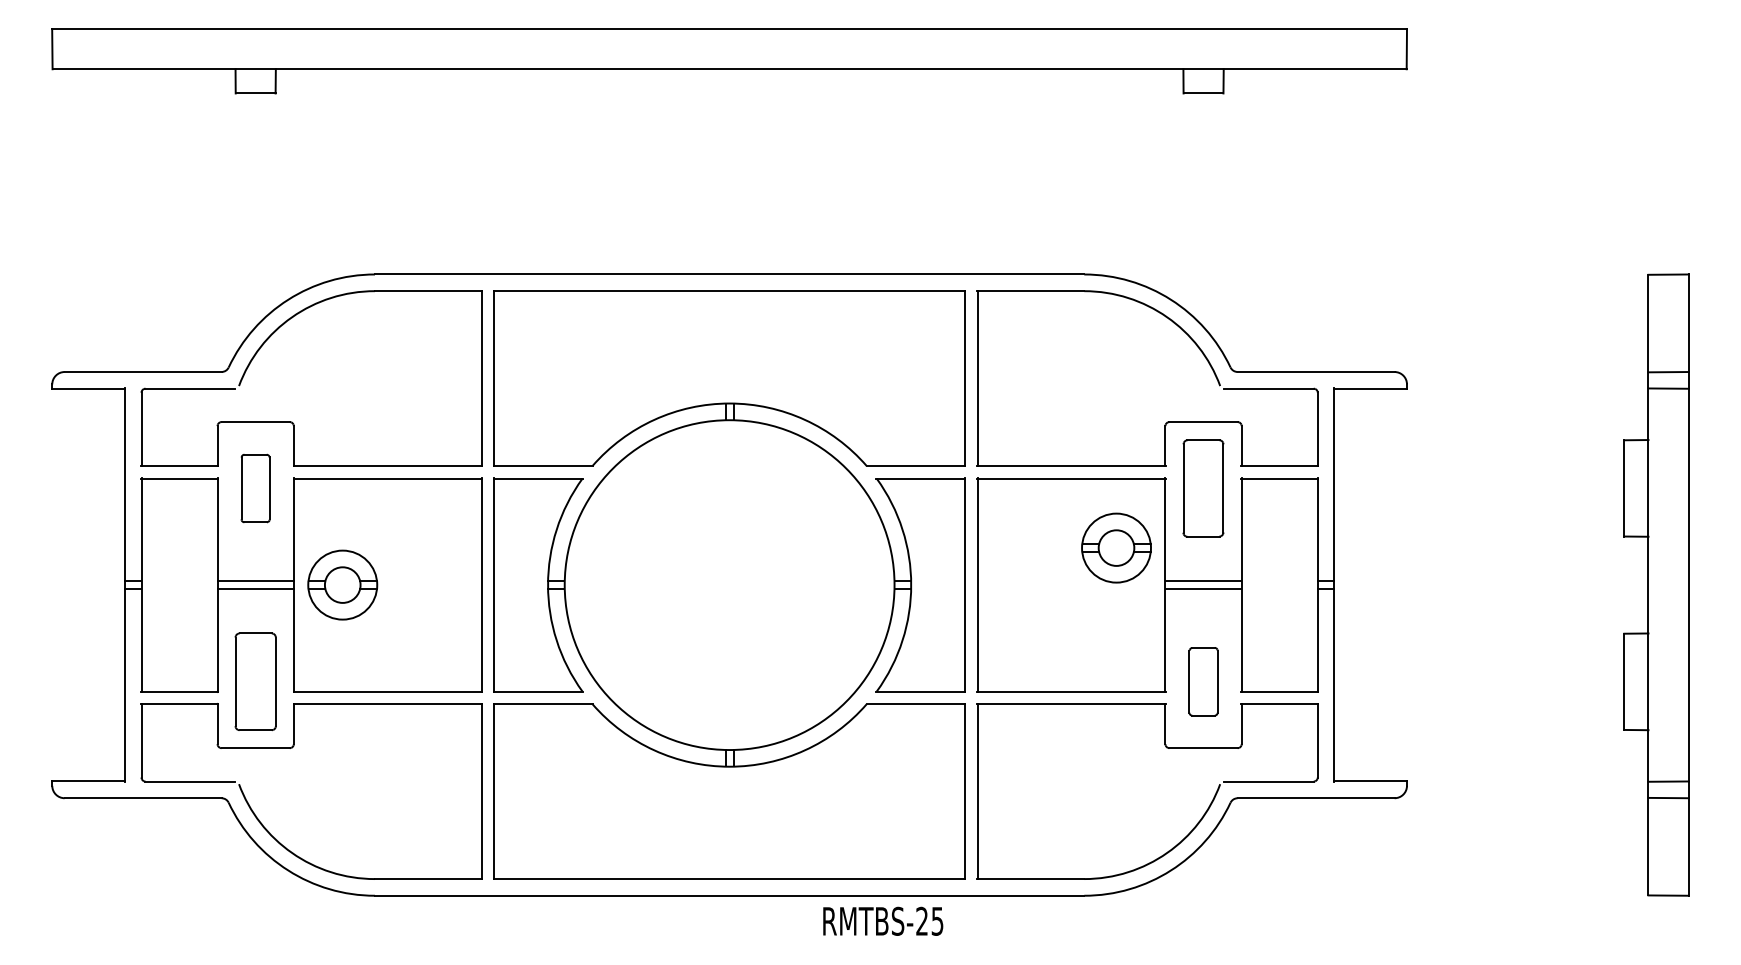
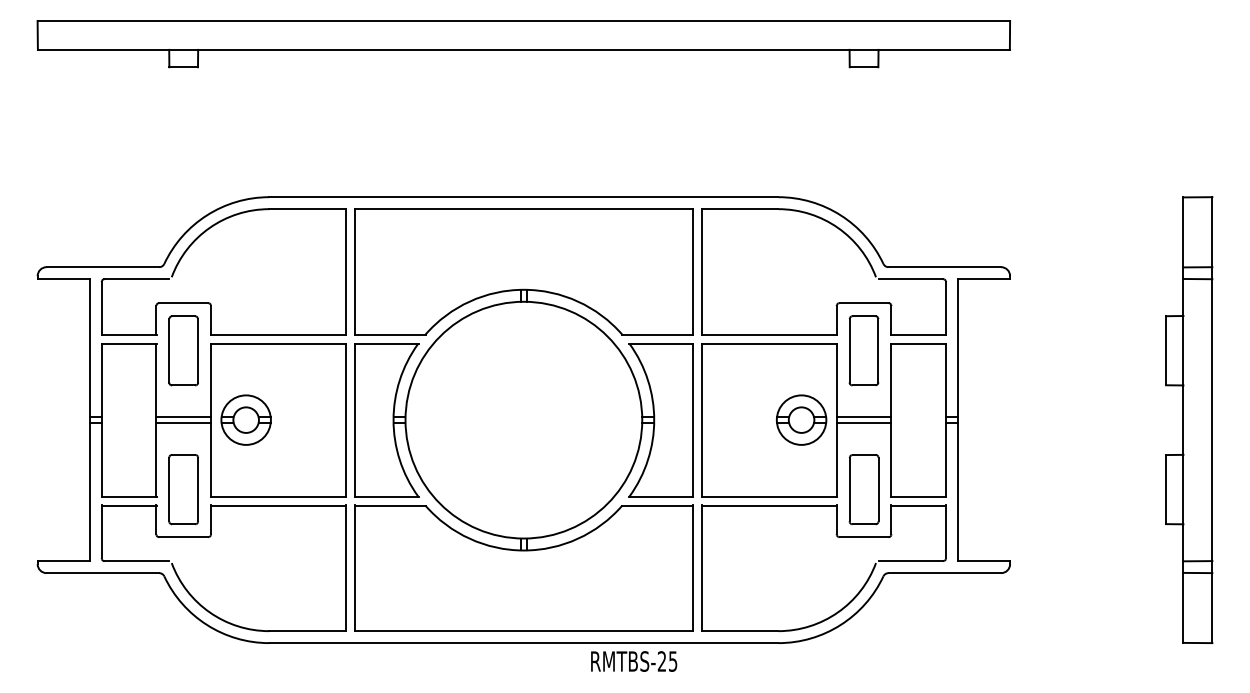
part: (255, 488) -> (183, 350), size x1.43
part: (1116, 547) -> (801, 419), moved
part: (1203, 681) -> (864, 489), size x1.43

